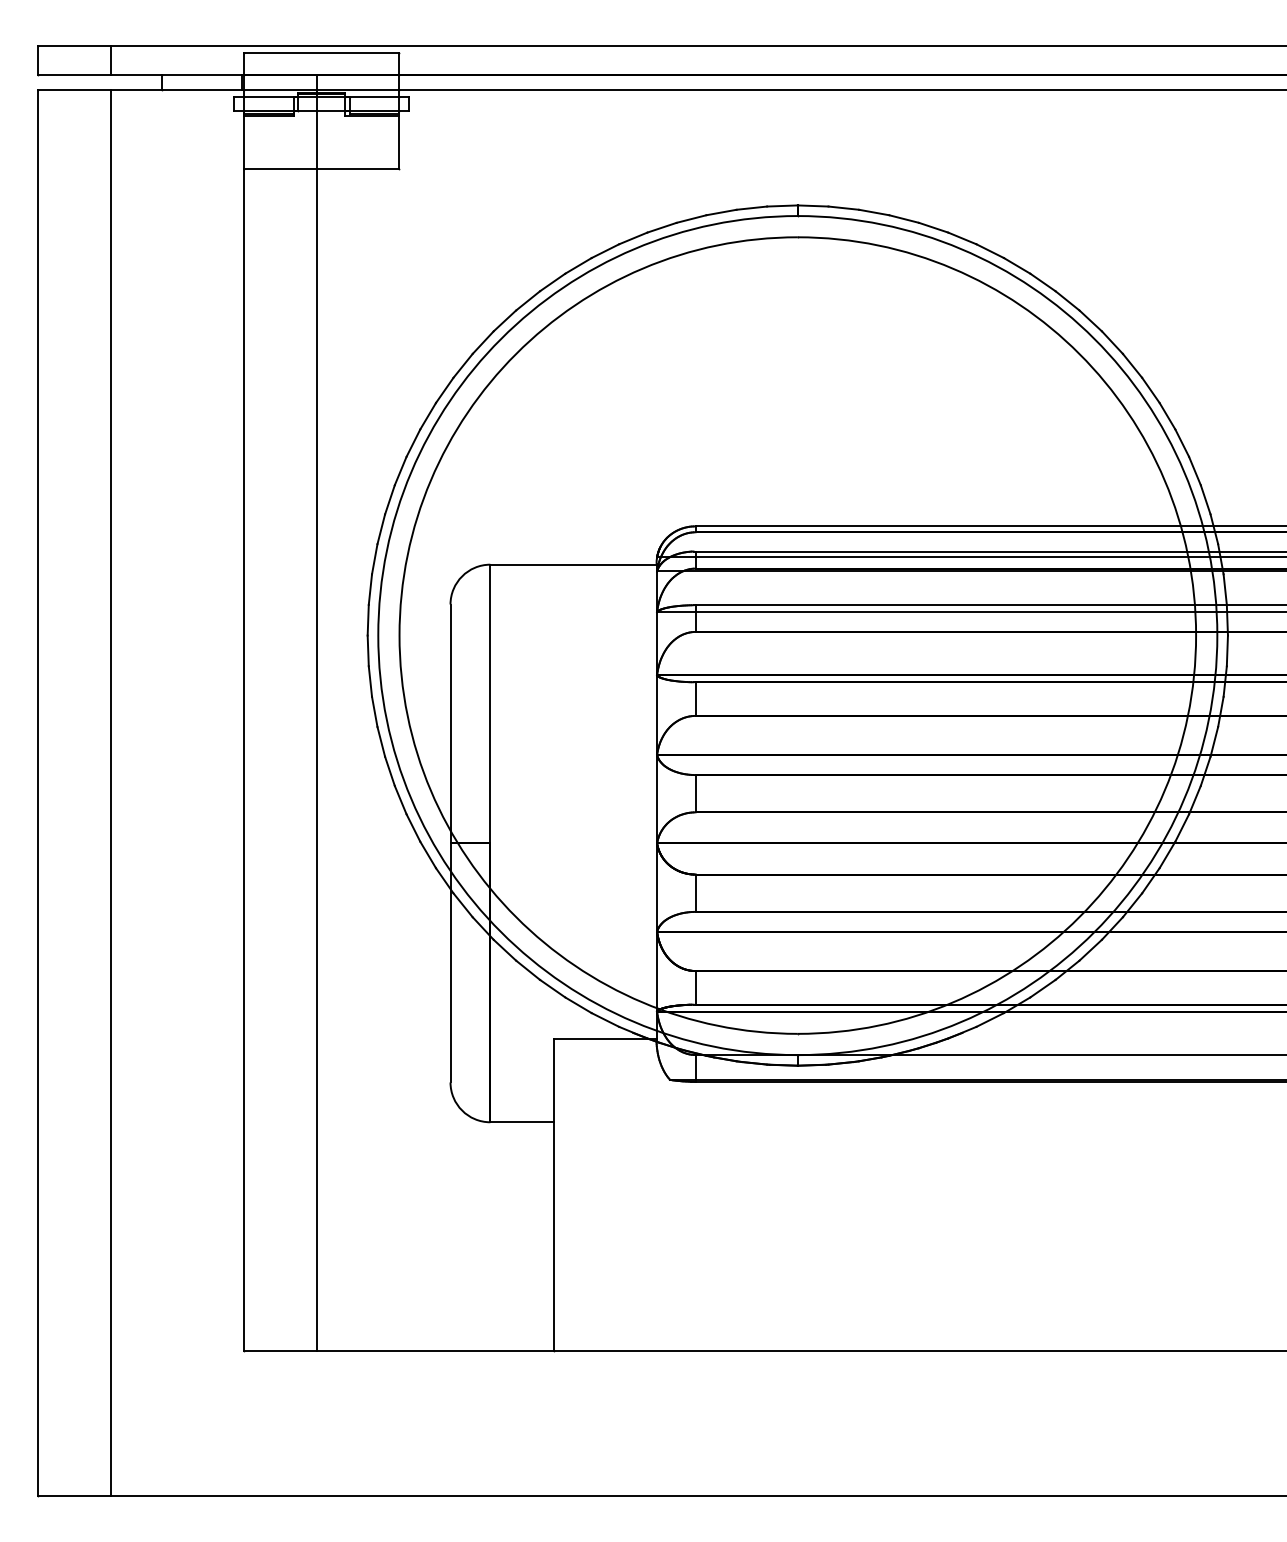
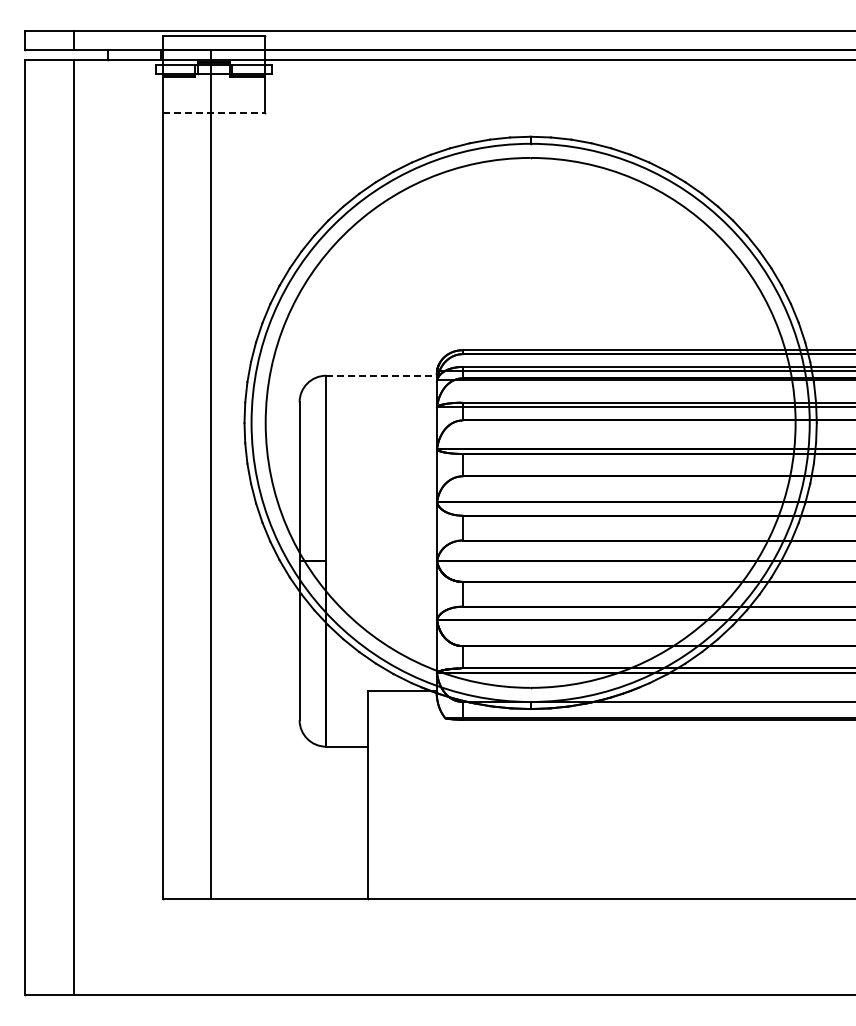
line: (322, 168) -> (214, 112), solid -> dashed
line: (573, 564) -> (381, 375), solid -> dashed

